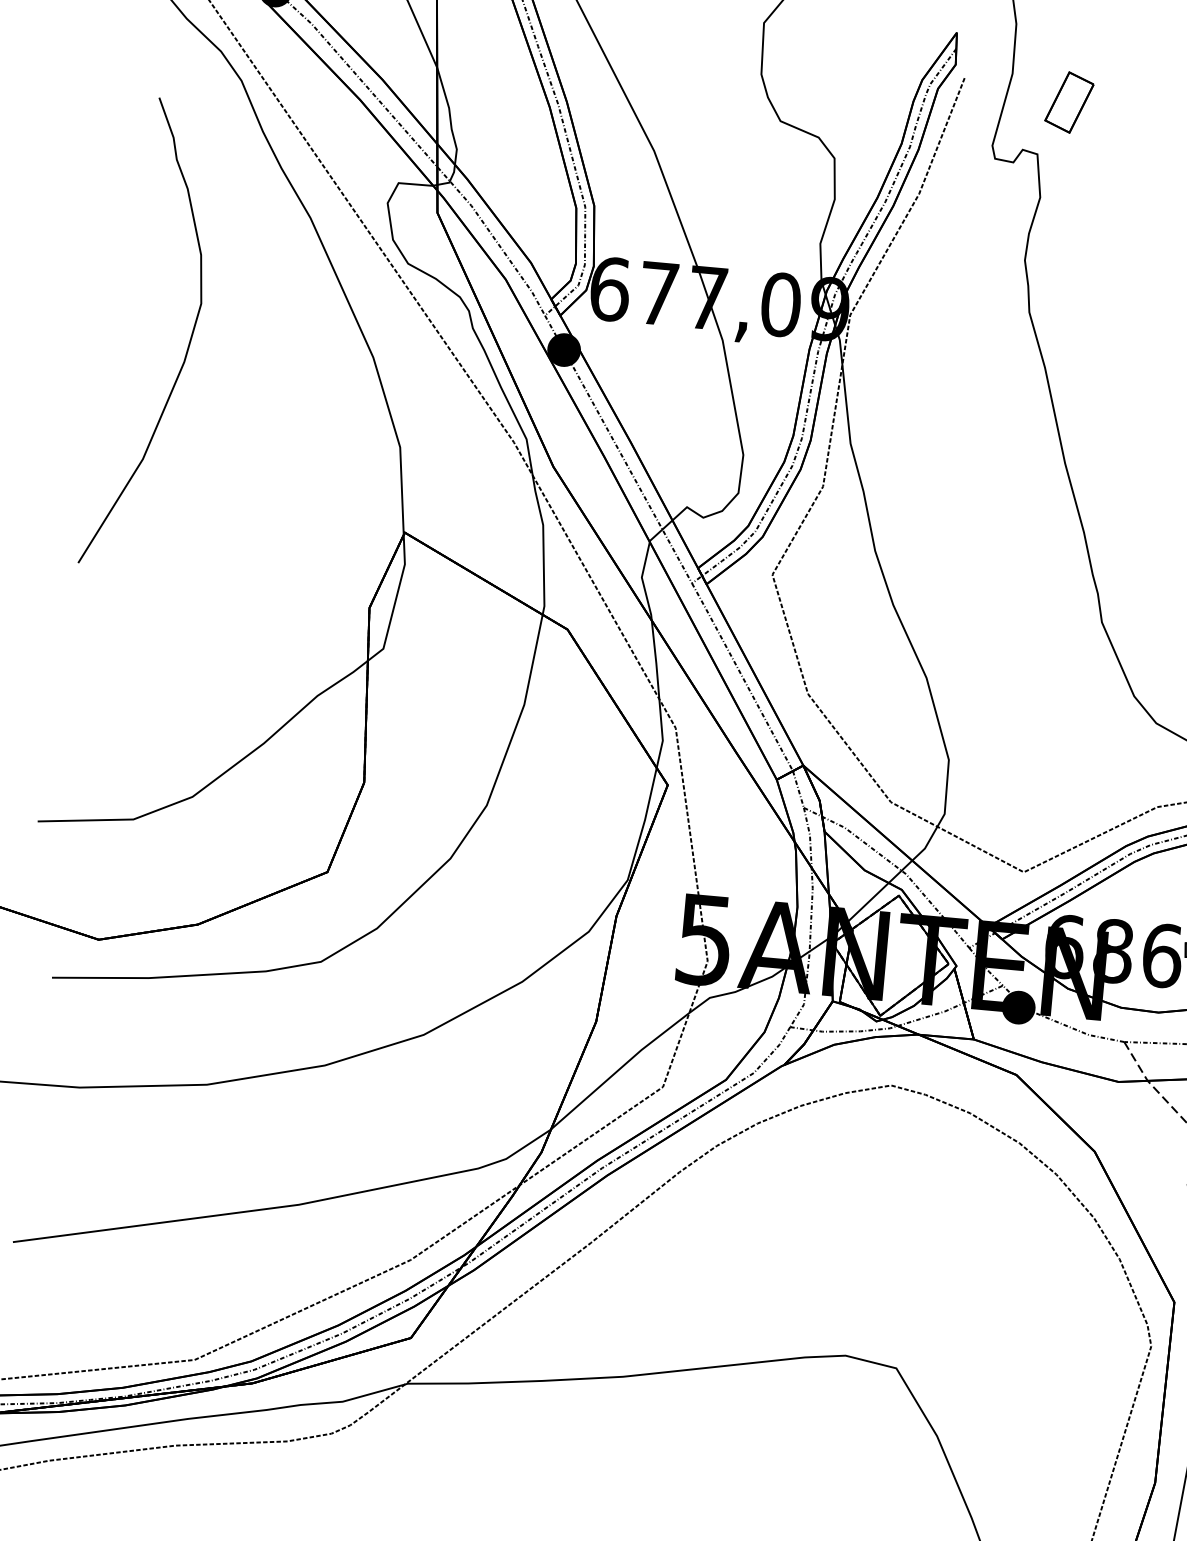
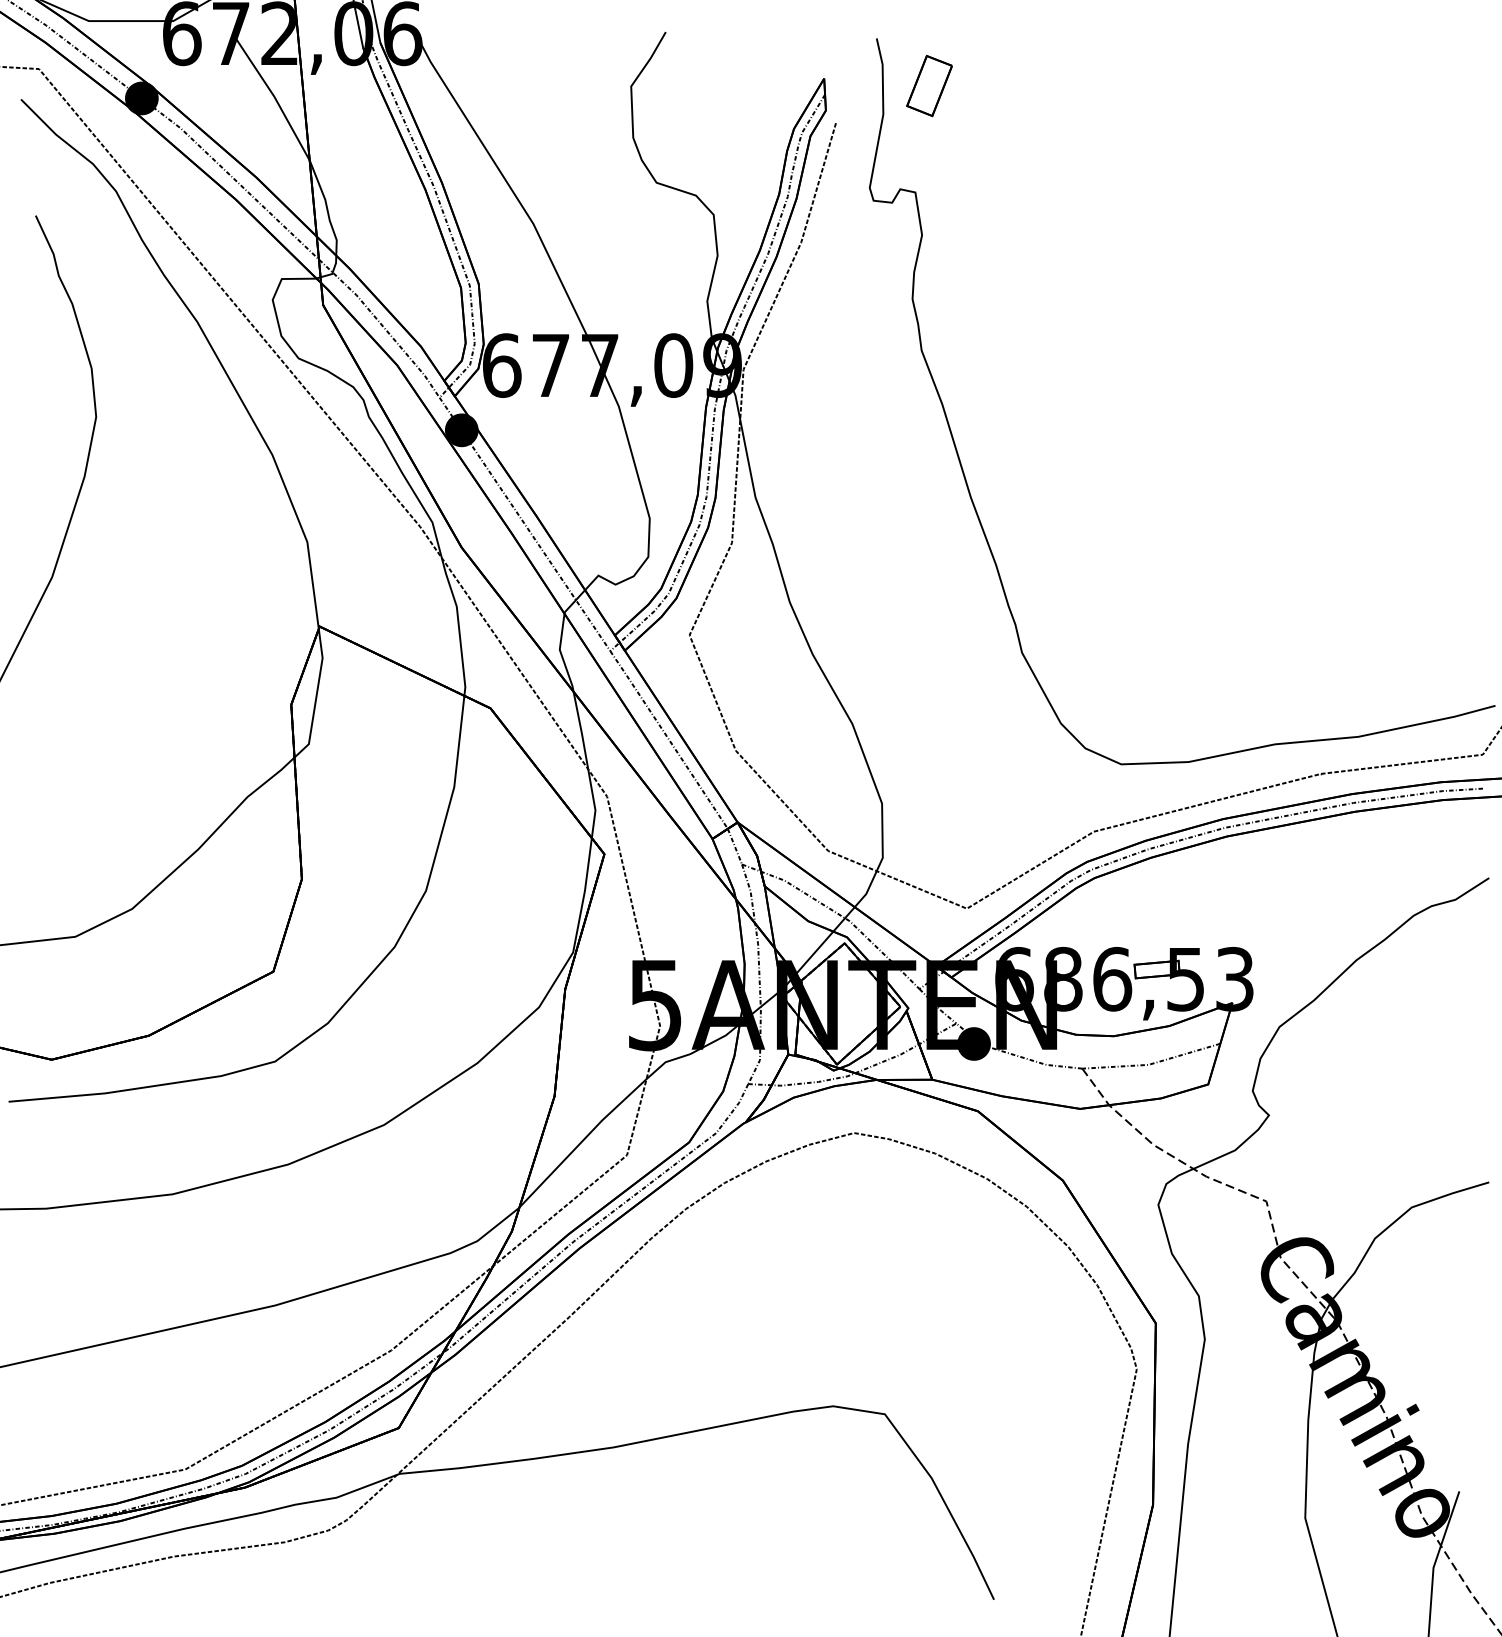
part: (1069, 102) -> (929, 85), moved

